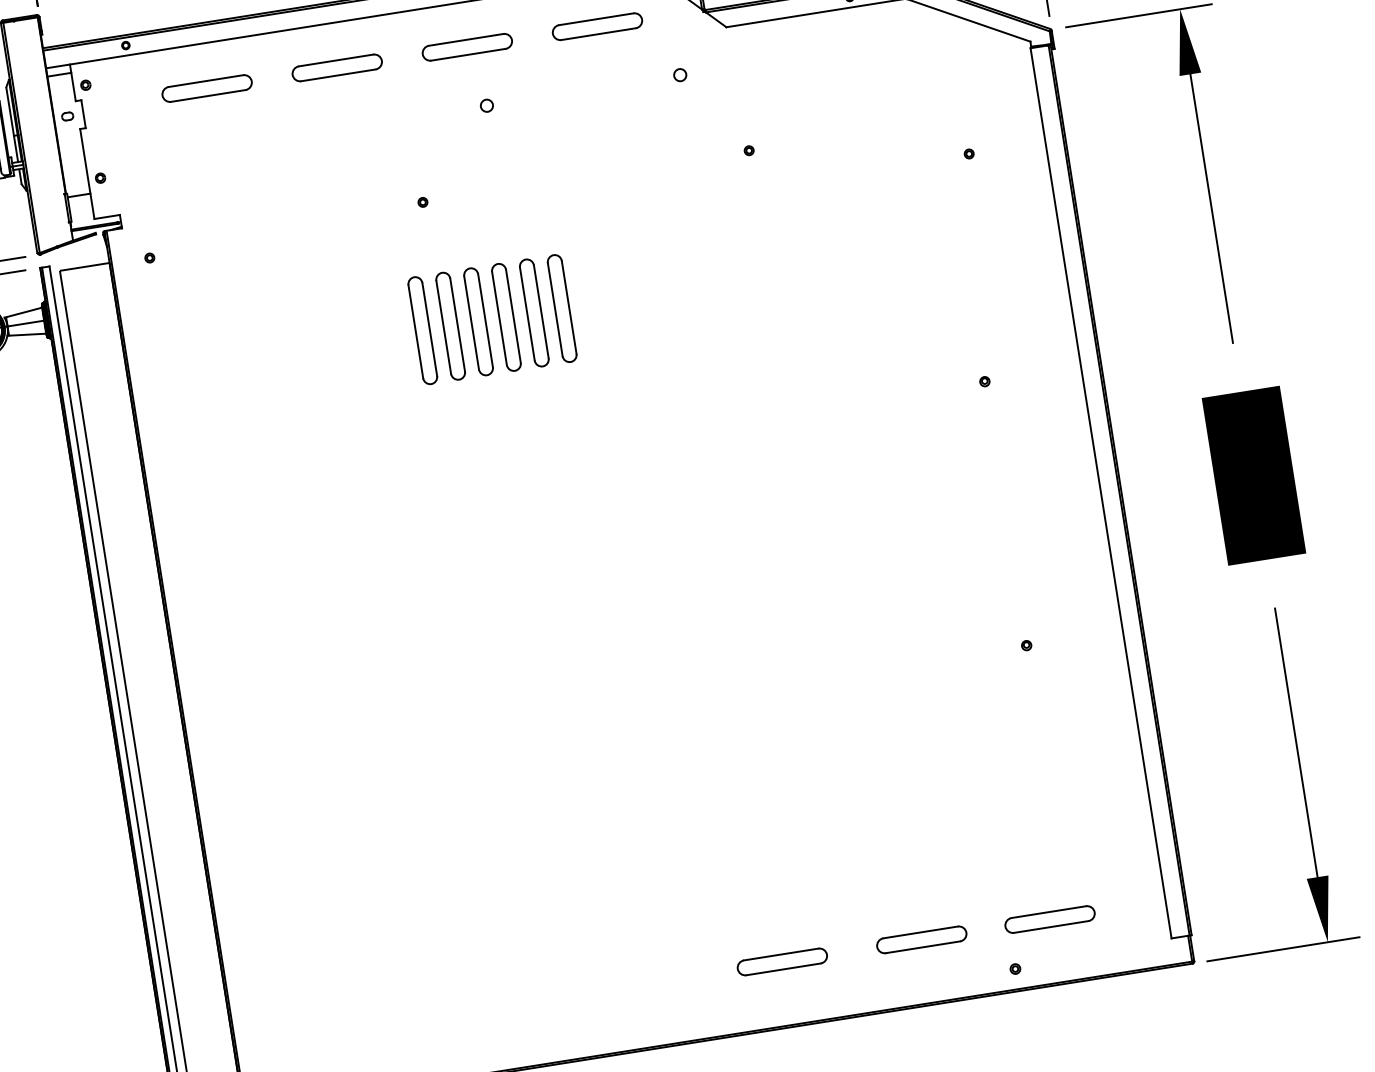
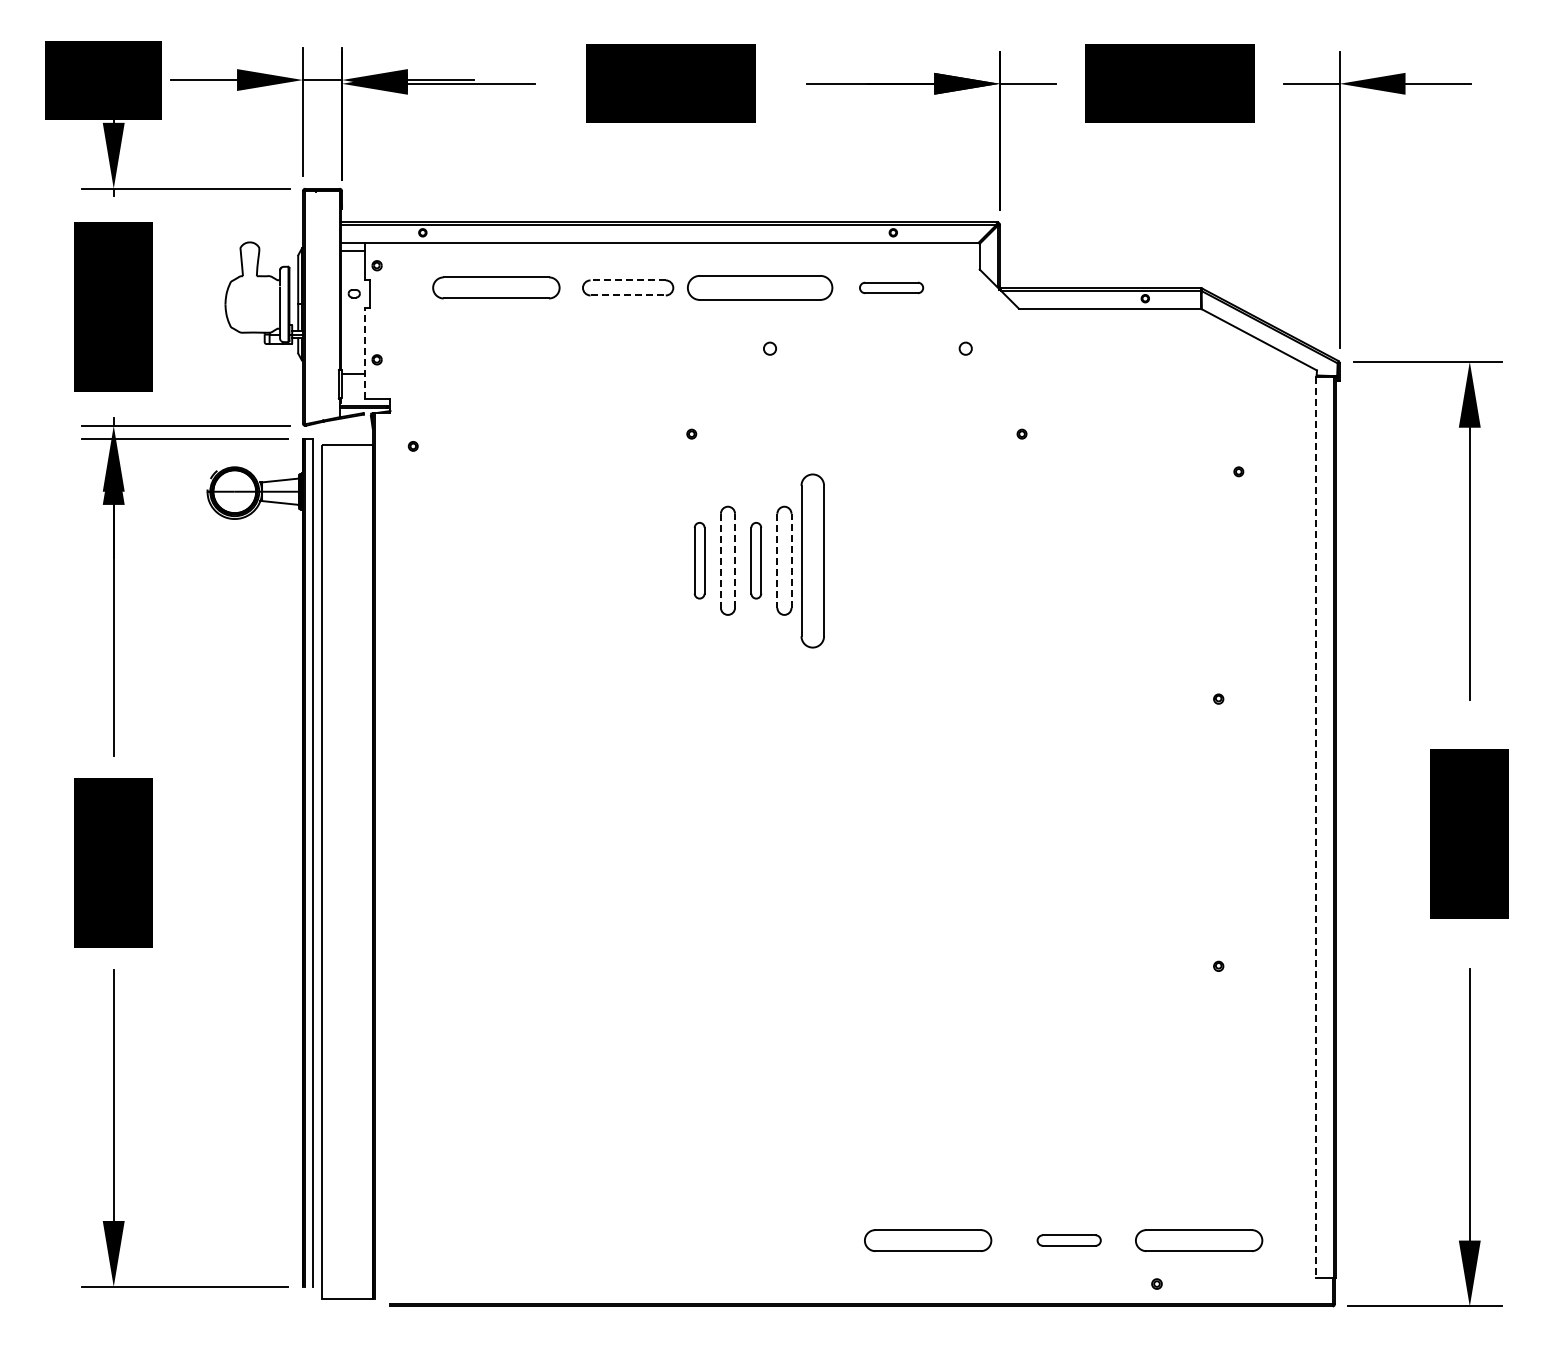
part: (597, 26) -> (891, 287), size x0.7
part: (466, 46) -> (759, 287), size x1.6
line: (336, 60) -> (628, 280), solid -> dashed
line: (338, 75) -> (628, 295), solid -> dashed
part: (207, 88) -> (496, 287), size x1.4
line: (87, 173) -> (364, 353), solid -> dashed
part: (561, 308) -> (812, 560), size x1.6
line: (541, 311) -> (791, 560), solid -> dashed
line: (527, 314) -> (777, 561), solid -> dashed
part: (506, 317) -> (756, 560), size x0.7
line: (485, 320) -> (735, 560), solid -> dashed
line: (471, 323) -> (720, 561), solid -> dashed
part: (450, 325) -> (699, 560), size x0.7
part: (422, 330) -> (671, 560), removed
line: (1101, 493) -> (1316, 827), solid -> dashed
part: (1049, 919) -> (1198, 1240), size x1.4
part: (922, 939) -> (1069, 1240), size x0.7
part: (781, 961) -> (927, 1240), size x1.4

